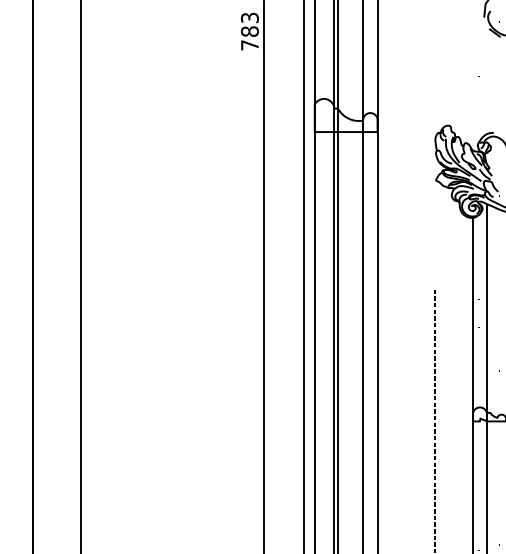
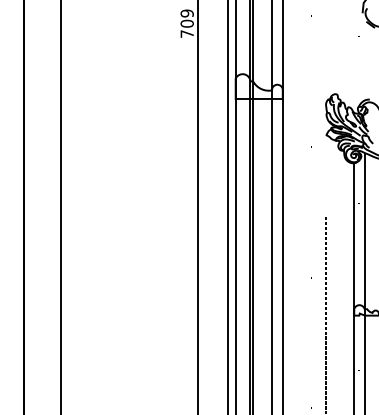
text: (248, 24) -> (186, 18), 783 -> 709

